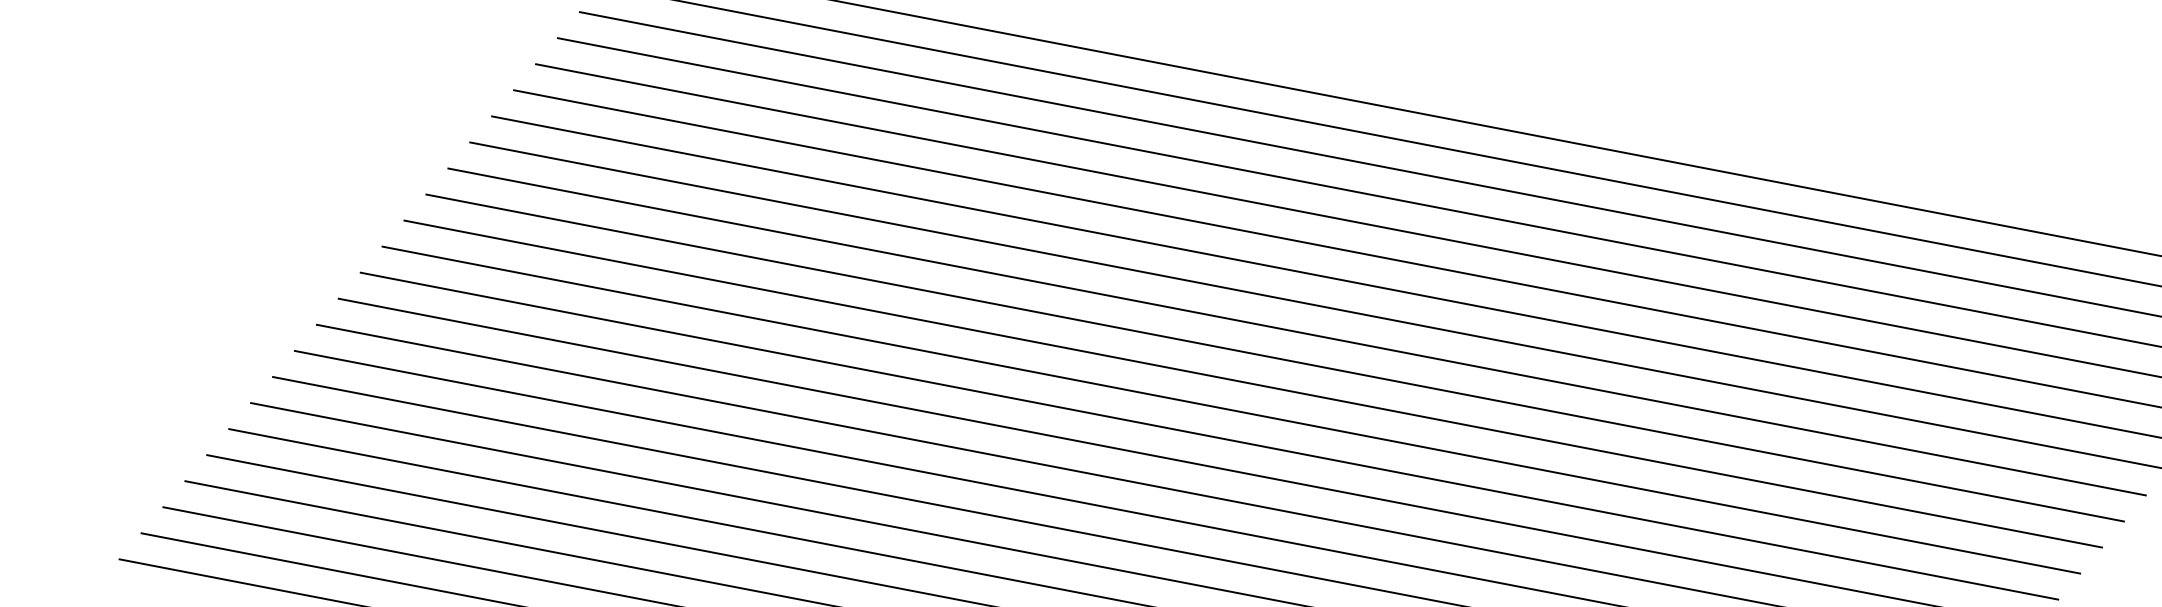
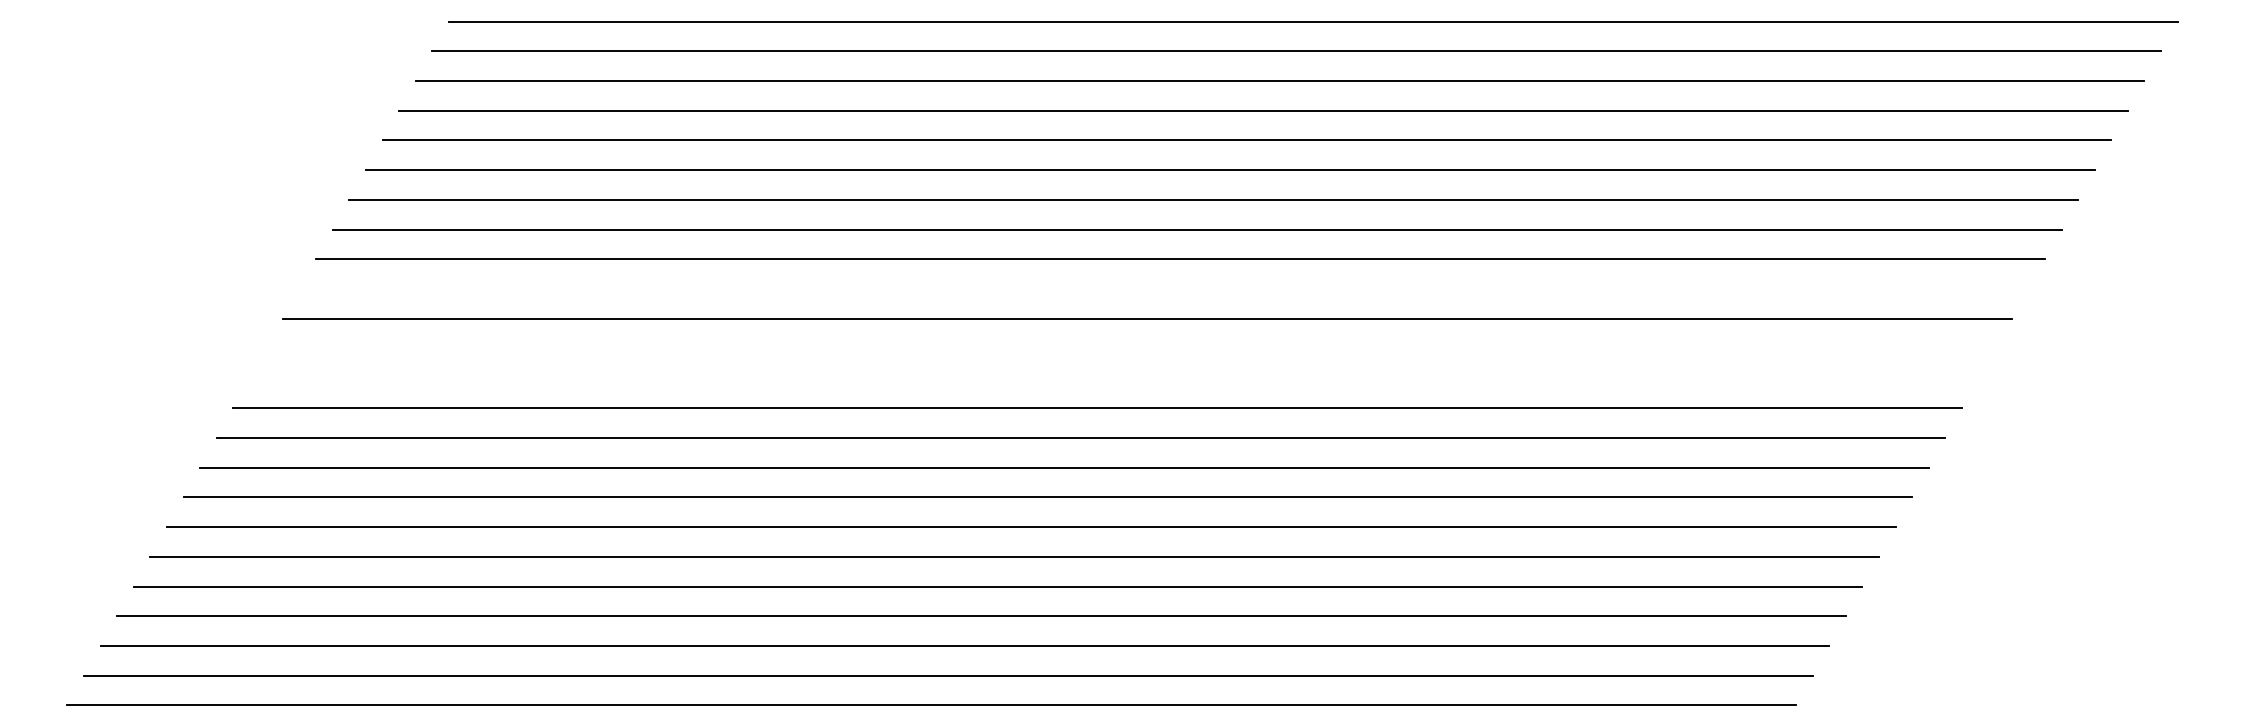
line: (1274, 358) -> (1163, 289), removed
line: (1231, 409) -> (1130, 348), removed
line: (1208, 436) -> (1113, 378), removed

